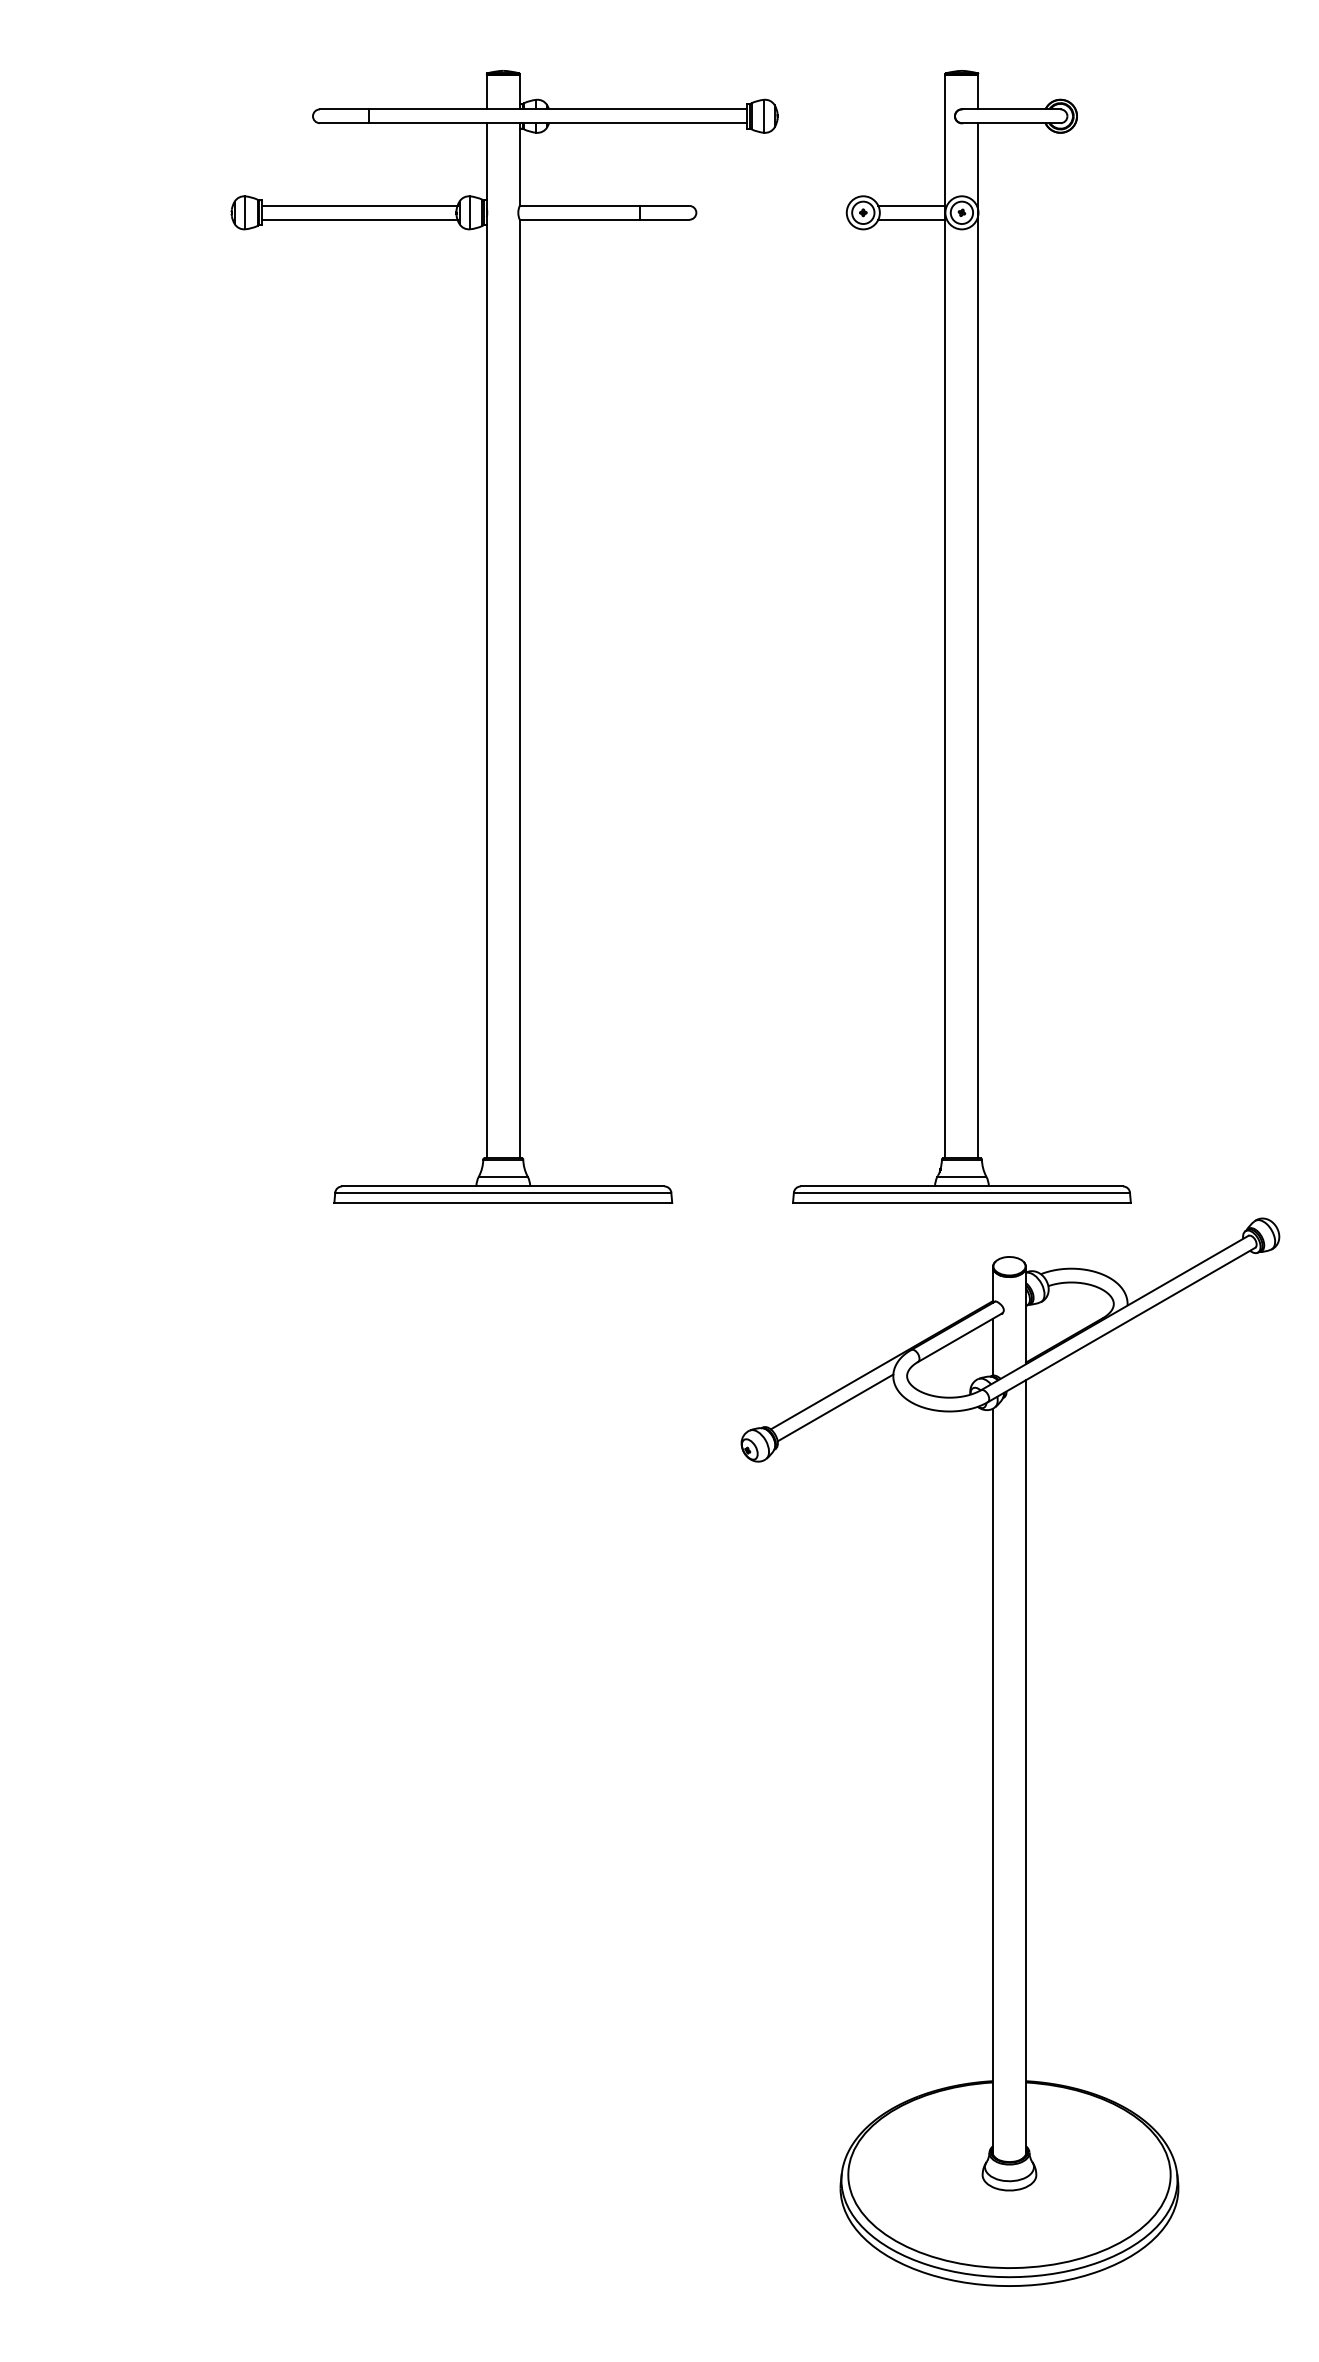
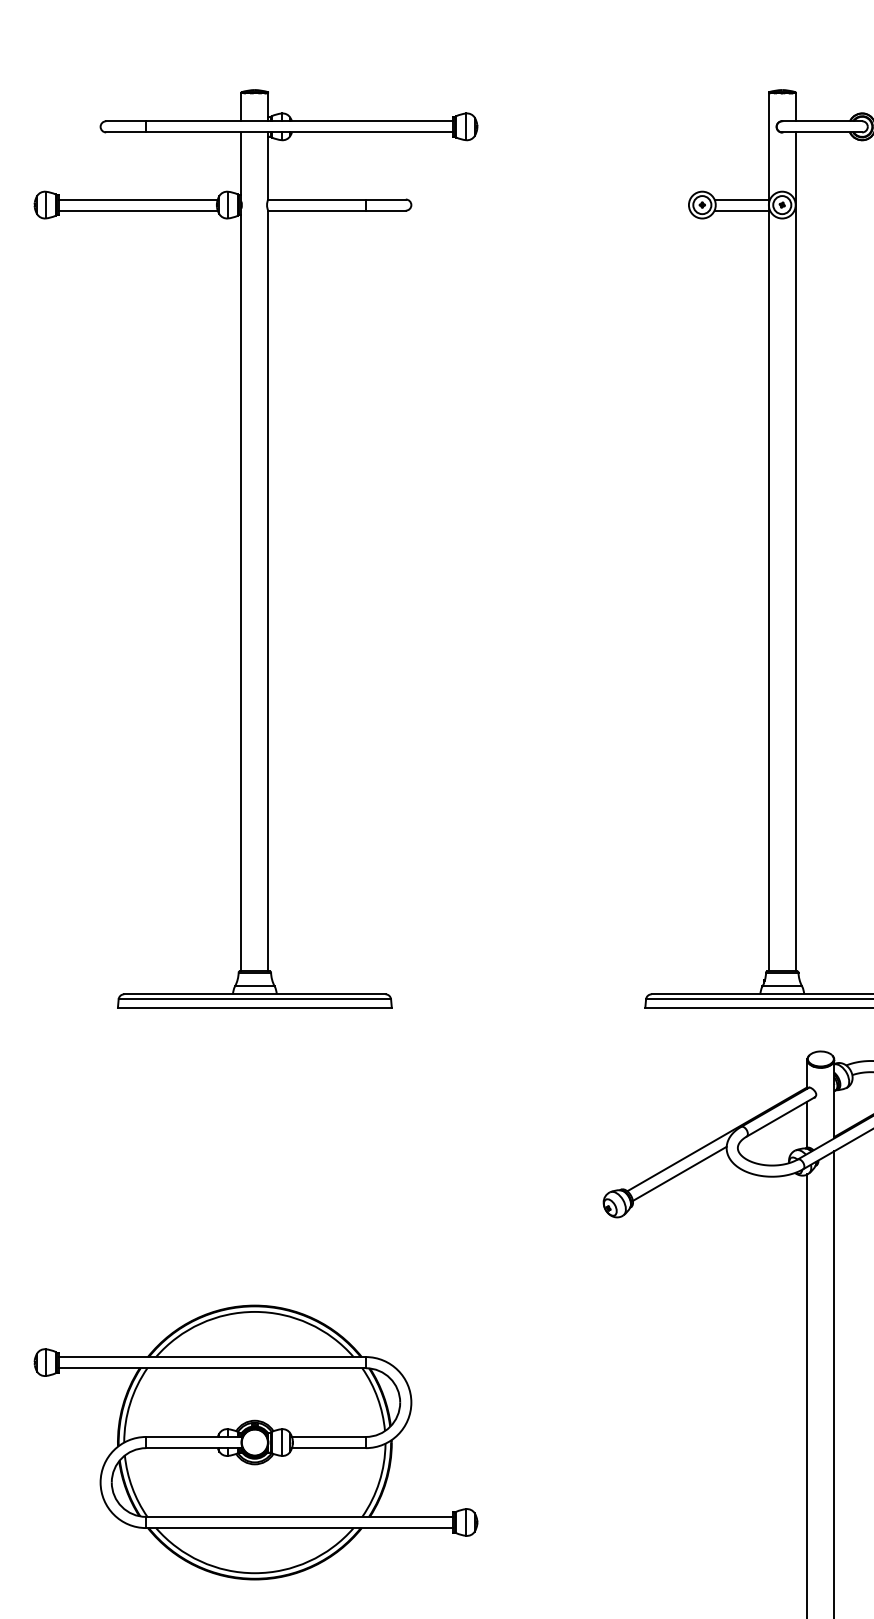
part: (504, 636) -> (255, 548), moved
part: (312, 1739) -> (255, 1442), added

